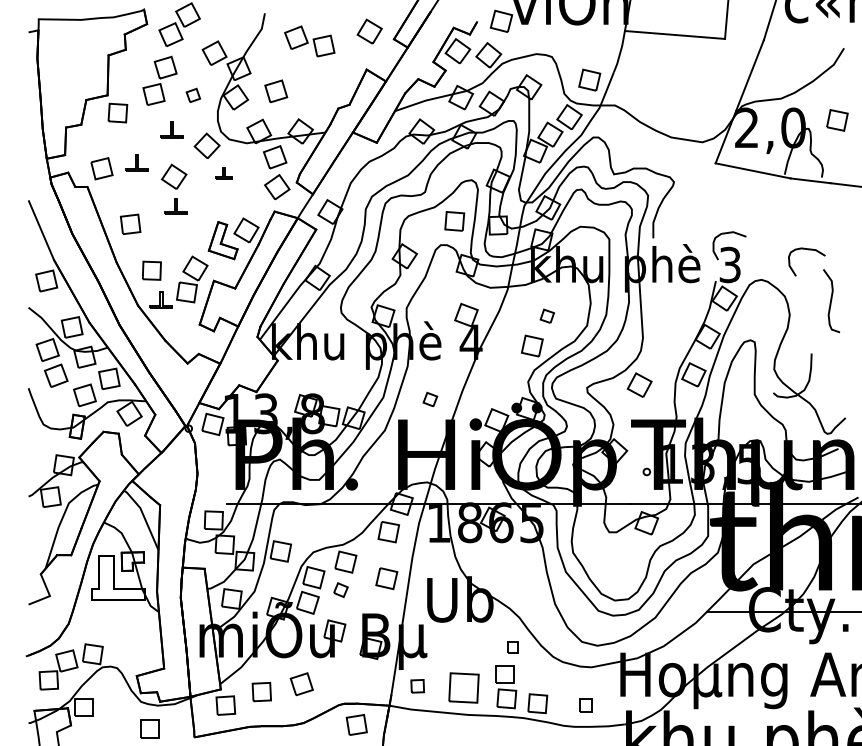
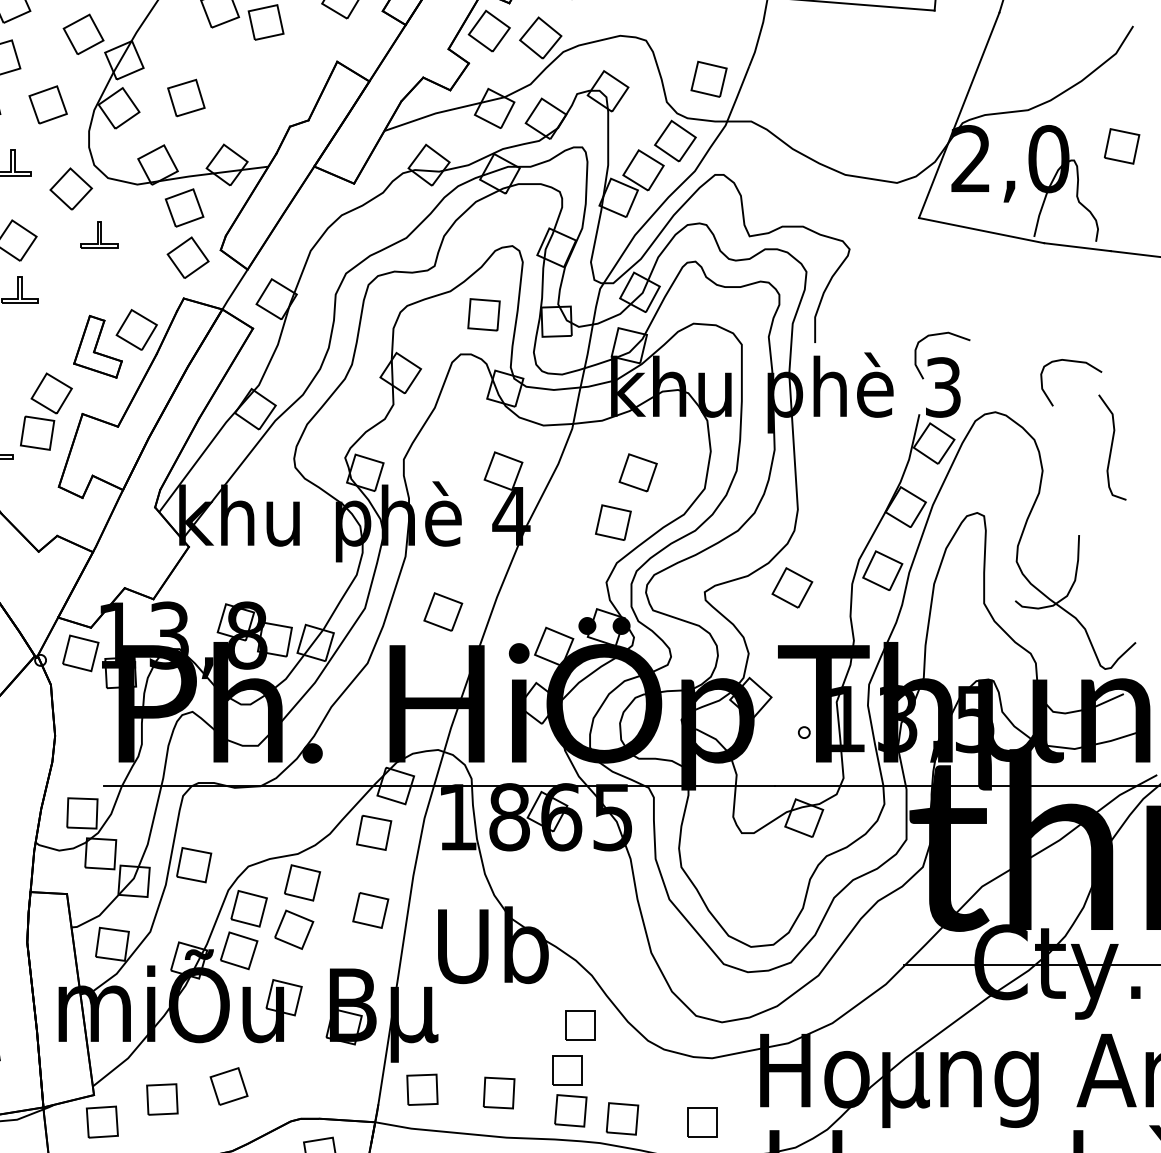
part: (193, 95) -> (48, 104), size x1.67
part: (223, 173) -> (98, 234), size x1.43
part: (547, 316) -> (638, 473), size x1.67
part: (430, 399) -> (443, 611), size x1.67
part: (340, 589) -> (293, 928), size x1.67
part: (512, 647) -> (580, 1025), size x1.67
part: (417, 686) -> (421, 1090), size x1.43
part: (463, 688) -> (498, 1093), size x0.62
part: (585, 705) -> (702, 1121), size x1.43

